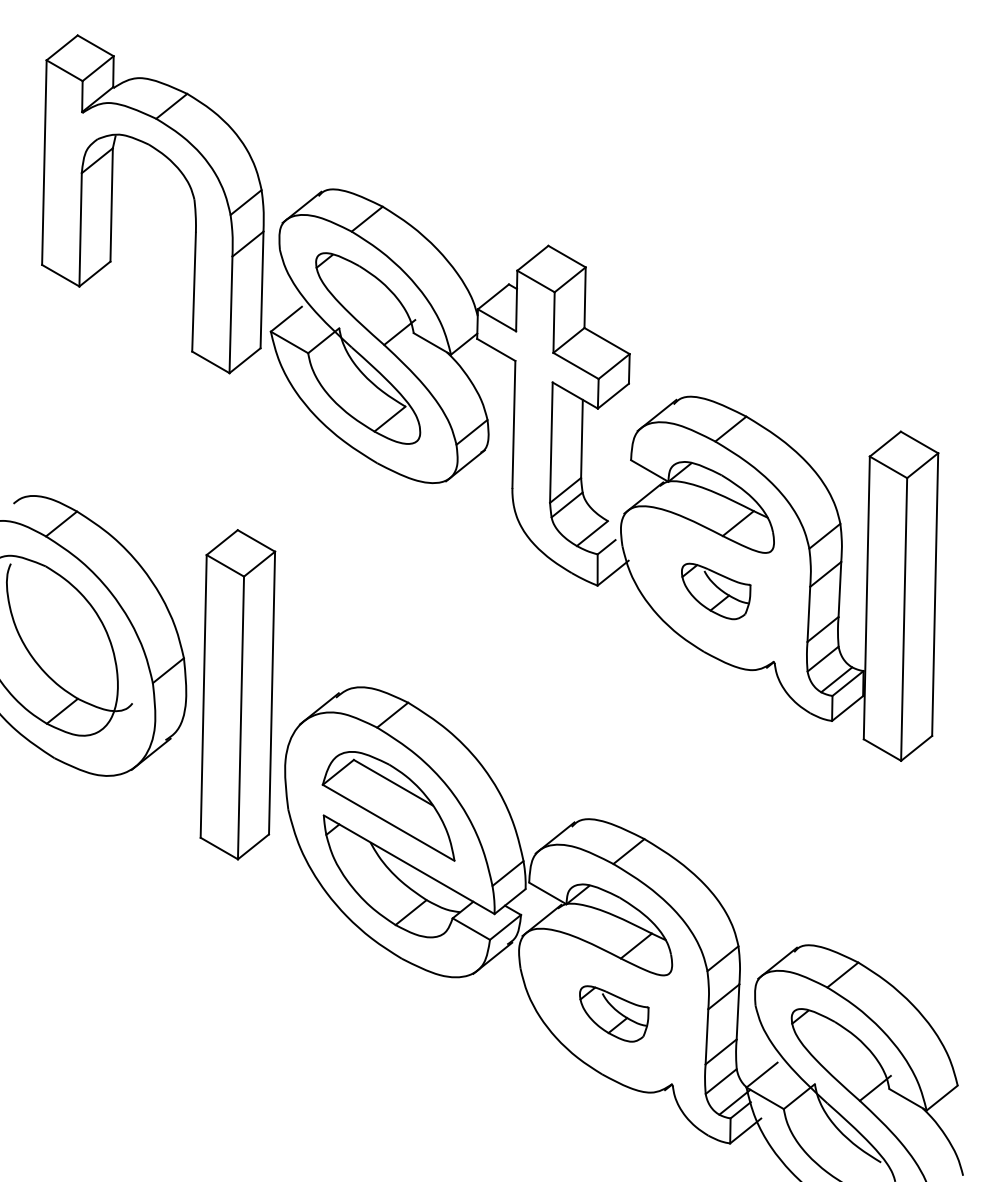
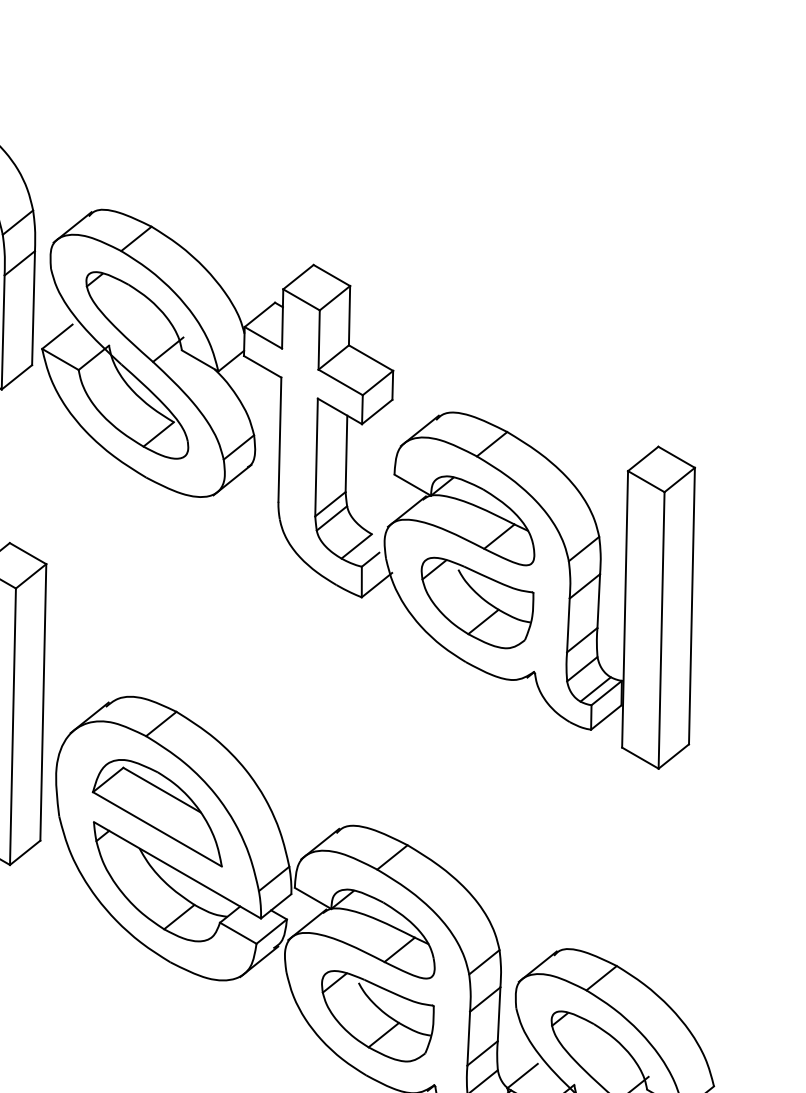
part: (716, 591) -> (478, 603), size x1.67
part: (614, 1013) -> (378, 1015), size x1.67

